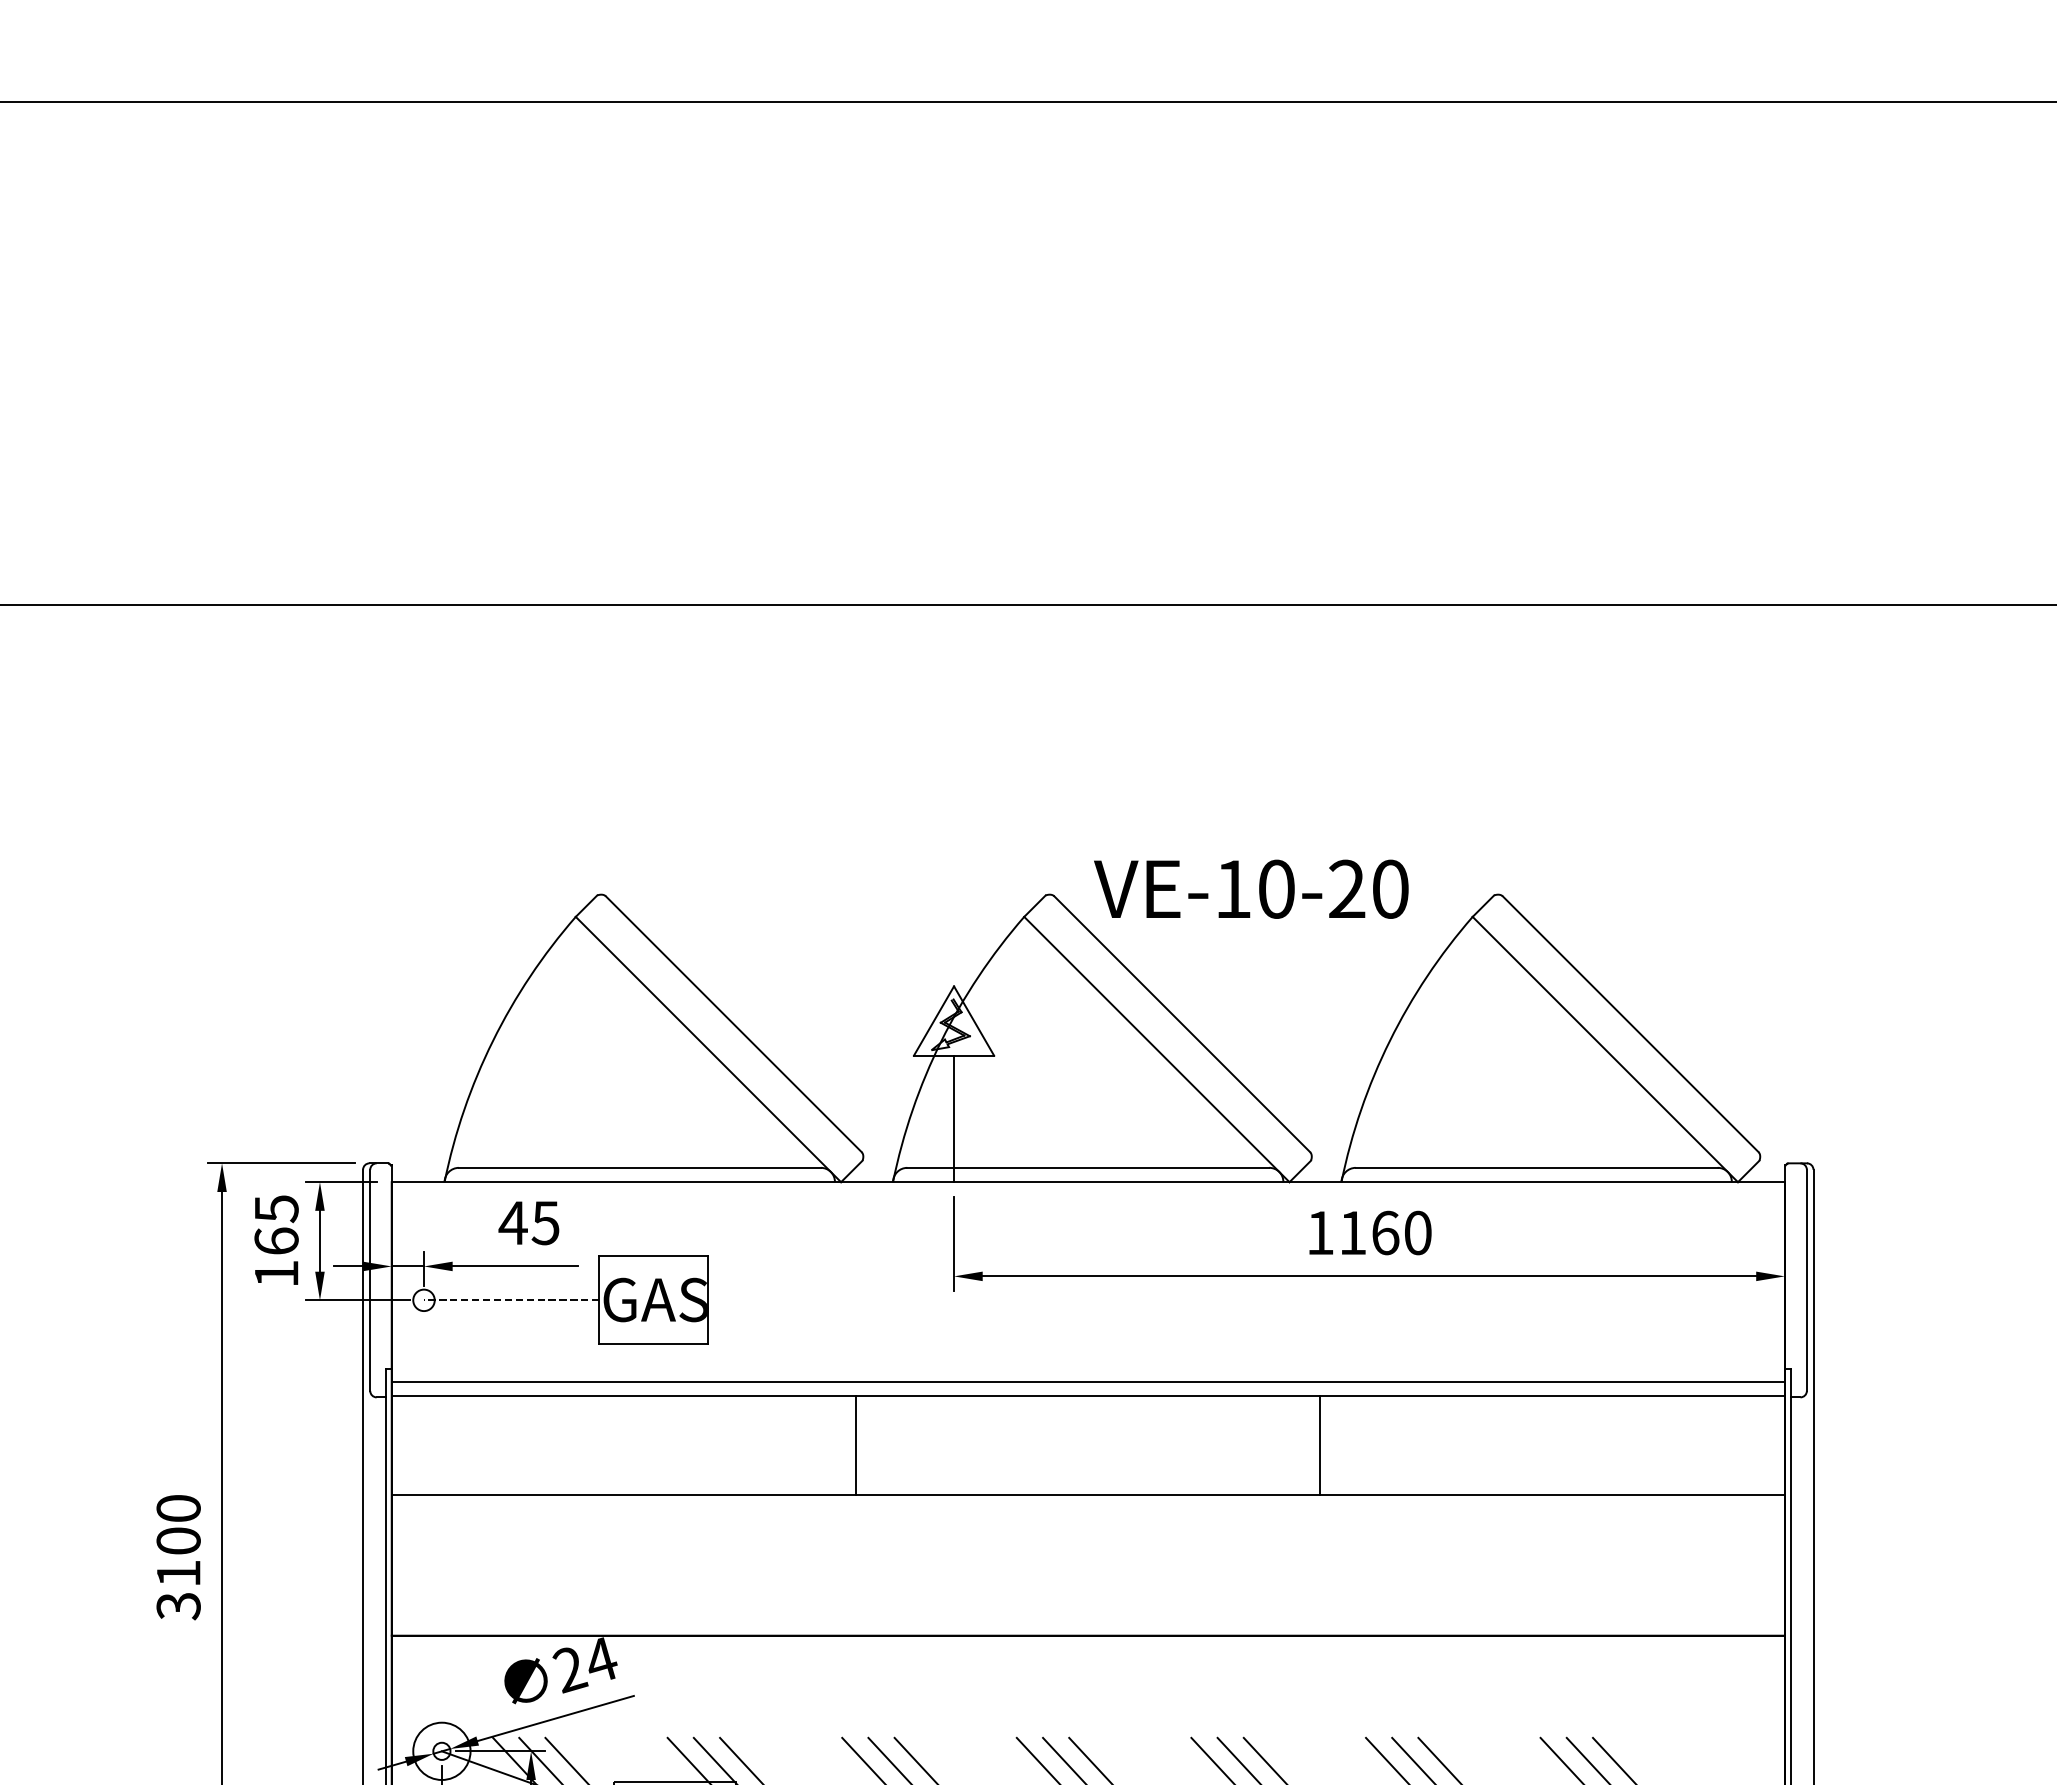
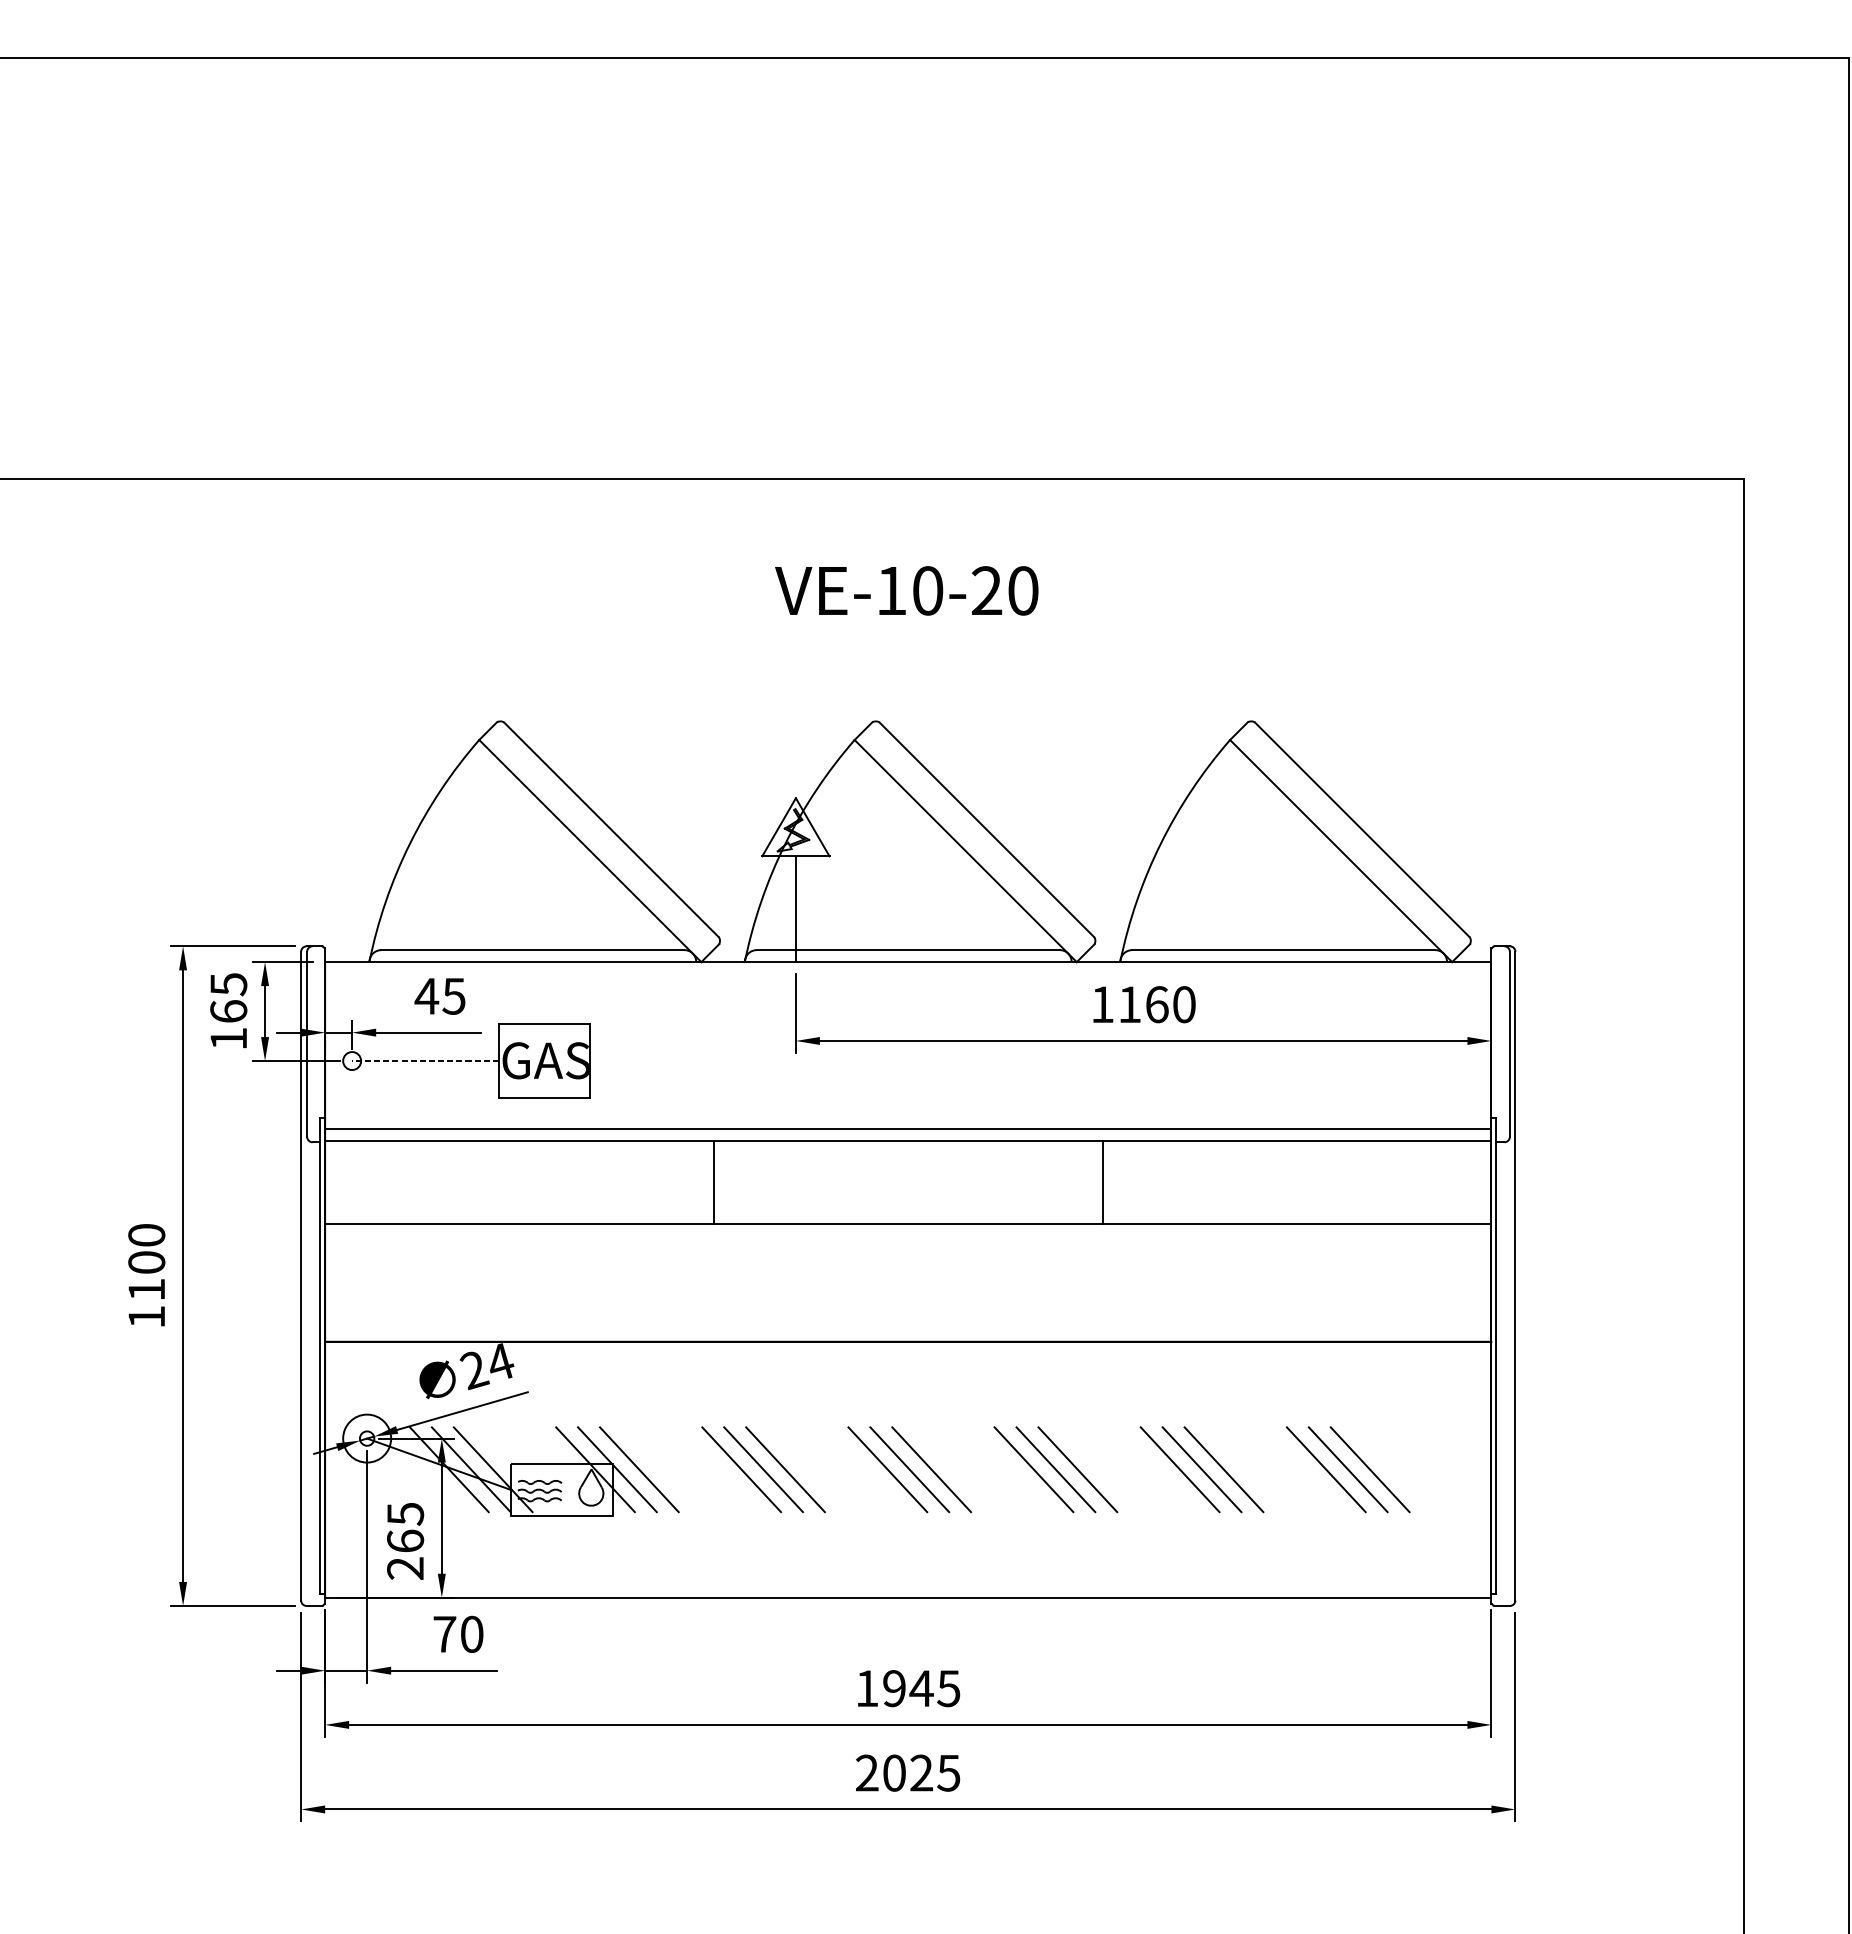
text: (1250, 888) -> (906, 590), moved
text: (178, 1606) -> (146, 1317), 3100 -> 1100

